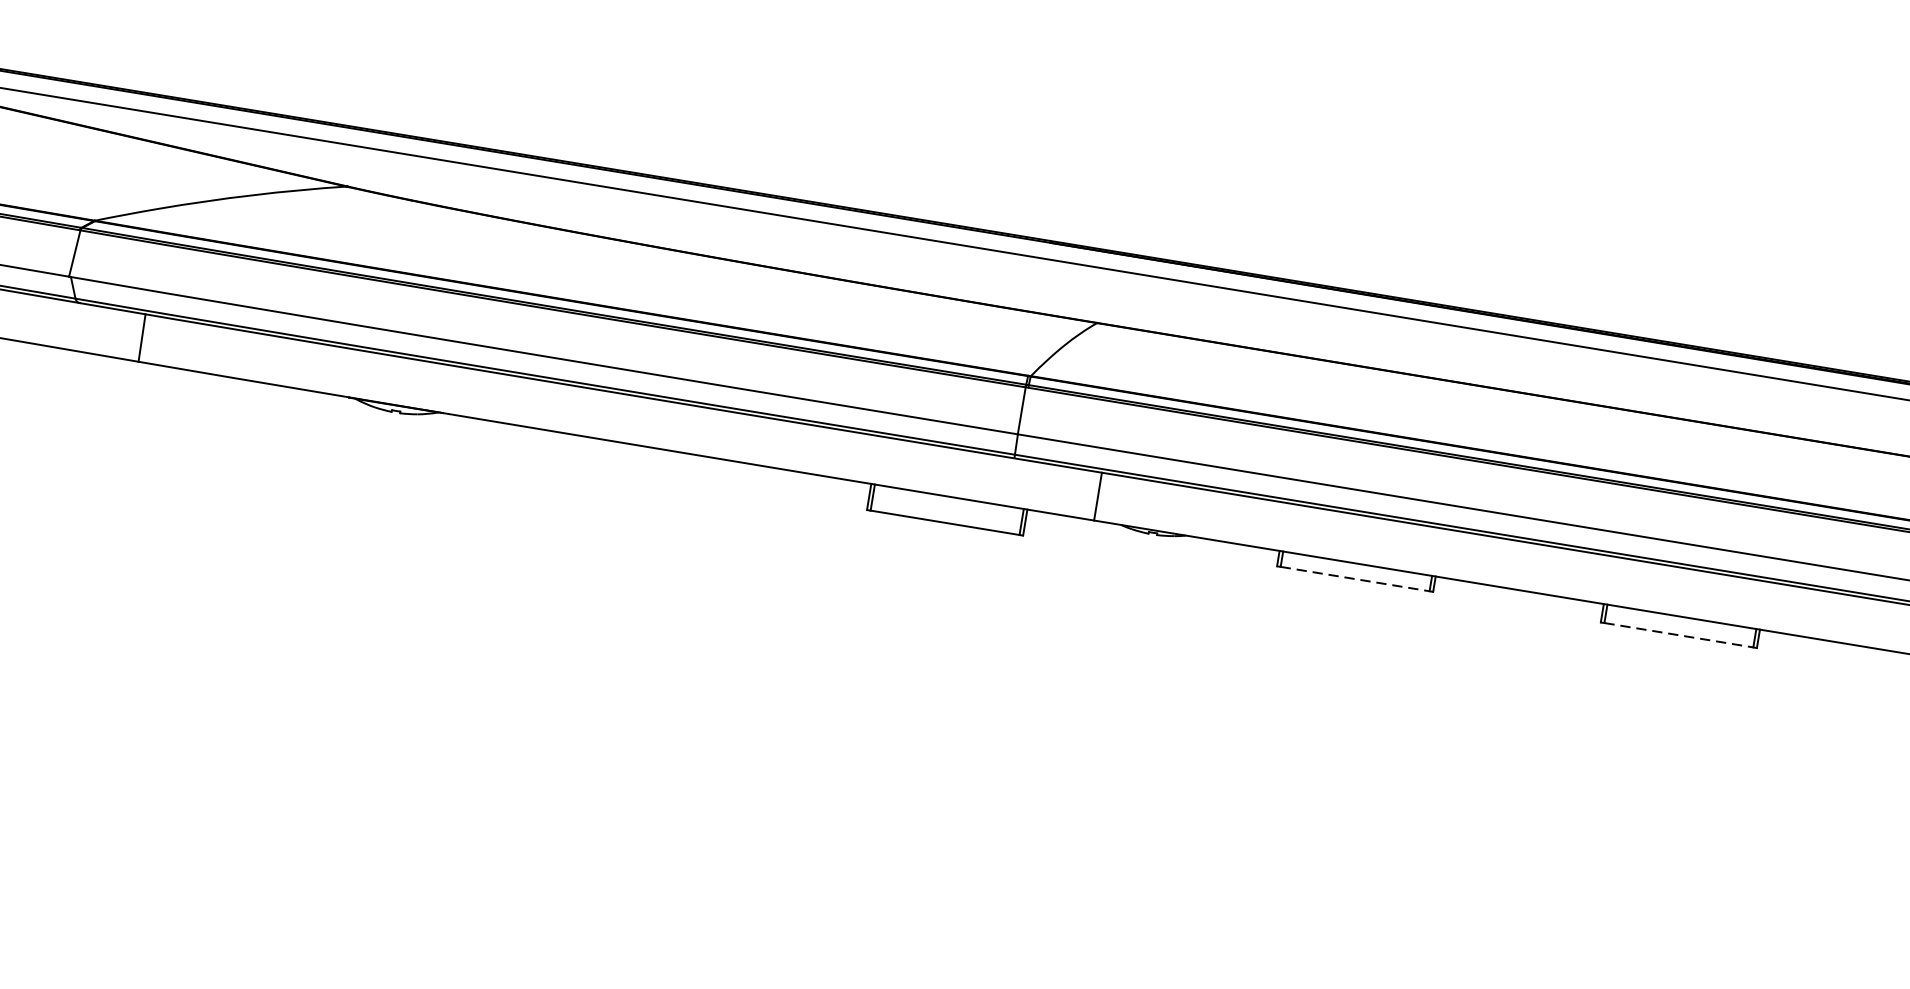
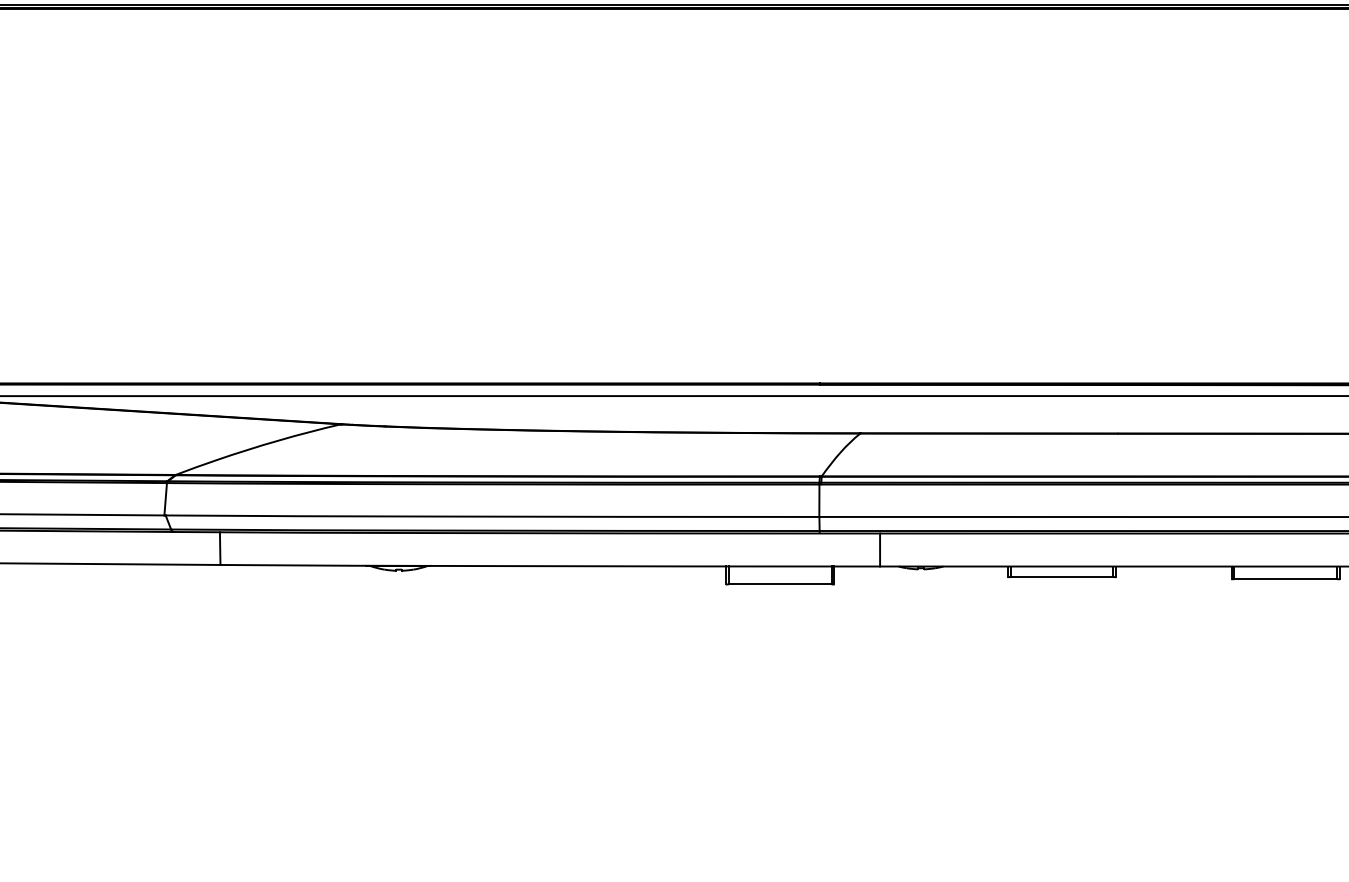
line: (1355, 579) -> (1062, 577), dashed -> solid
line: (1680, 635) -> (1286, 579), dashed -> solid

